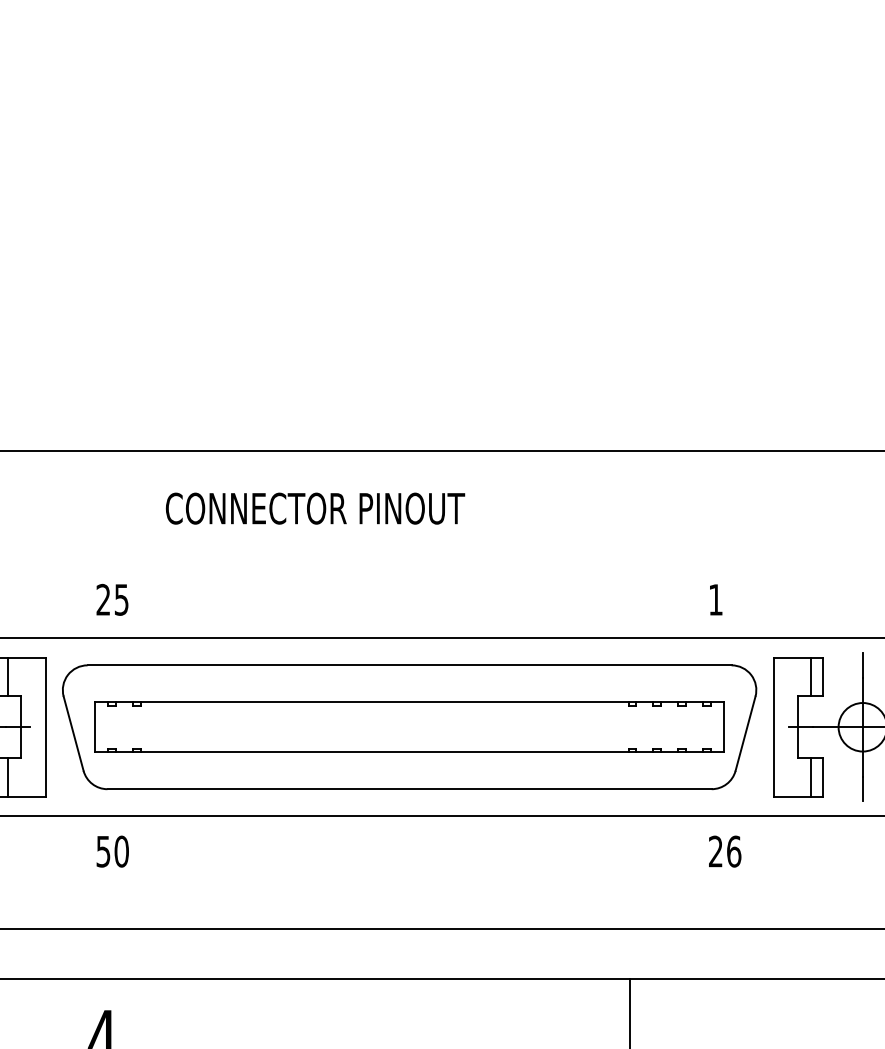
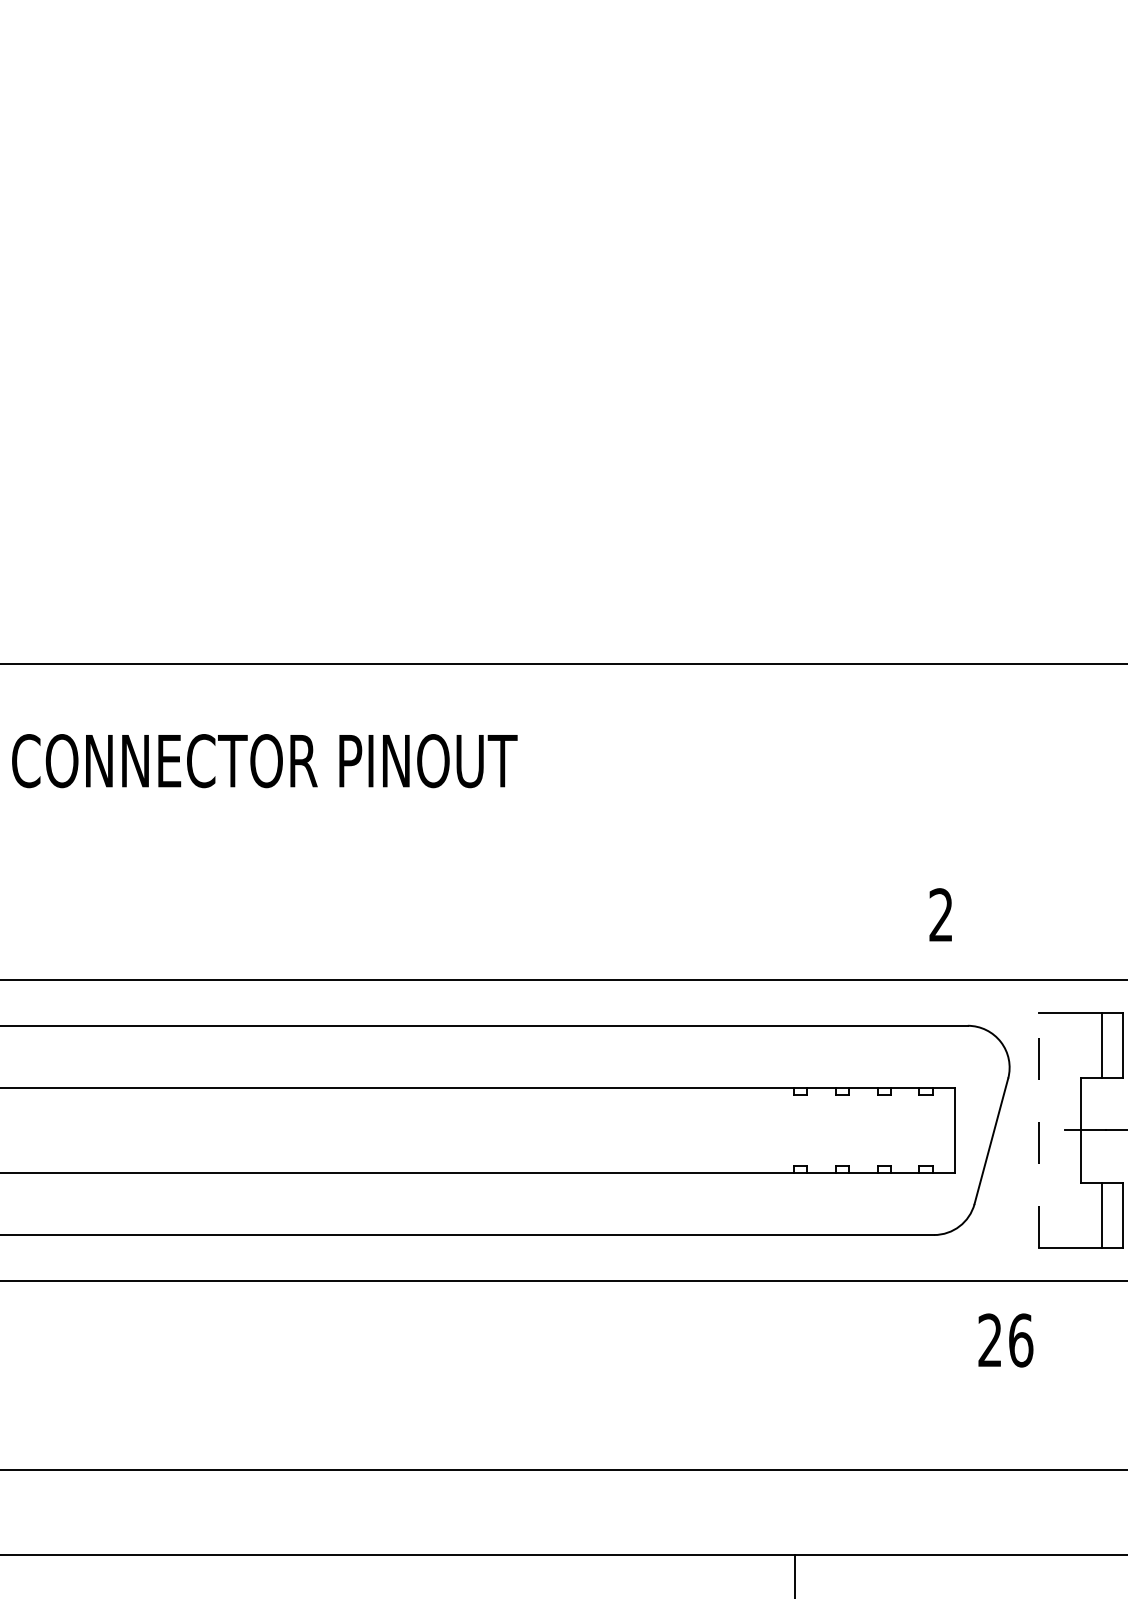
text: (715, 599) -> (940, 914), 1 -> 2
line: (773, 726) -> (1038, 1129), solid -> dashed
text: (725, 851) -> (1006, 1340), moved

